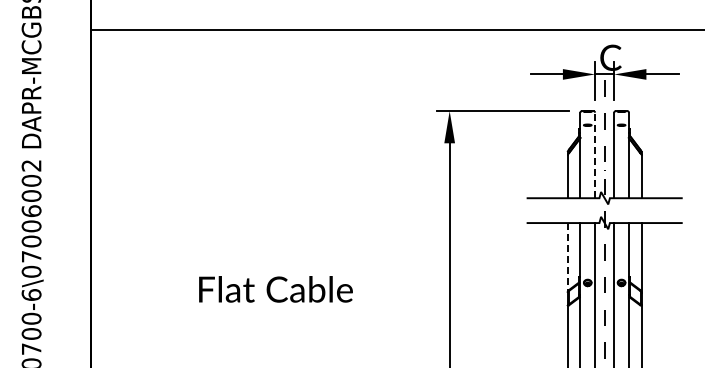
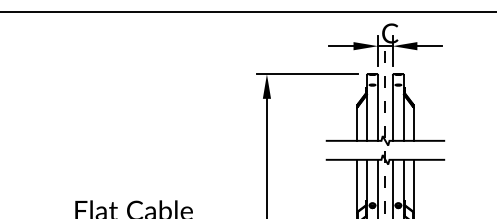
line: (595, 155) -> (378, 108), dashed -> solid
line: (567, 257) -> (357, 186), dashed -> solid

